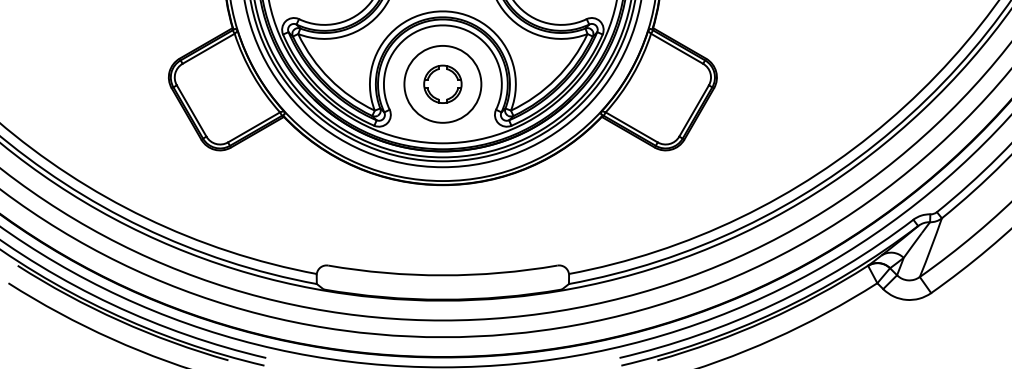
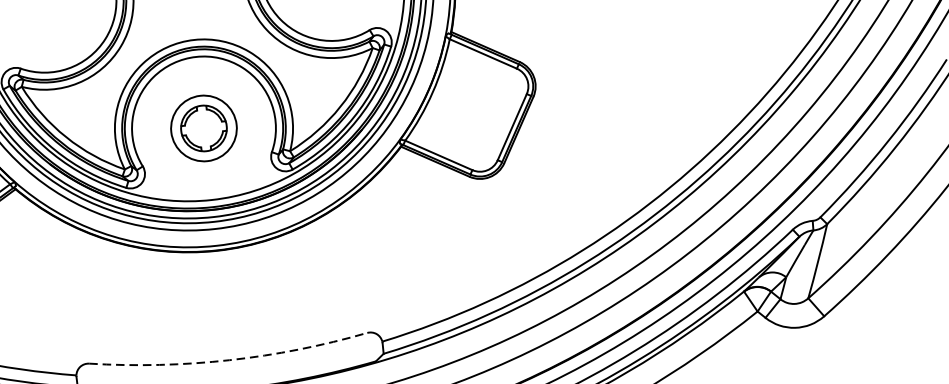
circle: (442, 83) -> (203, 127), size x0.7
arc: (442, 275) -> (229, 360), solid -> dashed

